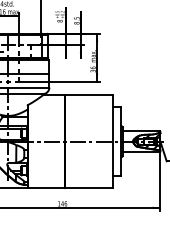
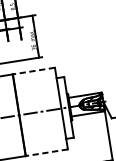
line: (89, 95) -> (34, 71), solid -> dashed
line: (89, 187) -> (47, 152), solid -> dashed

